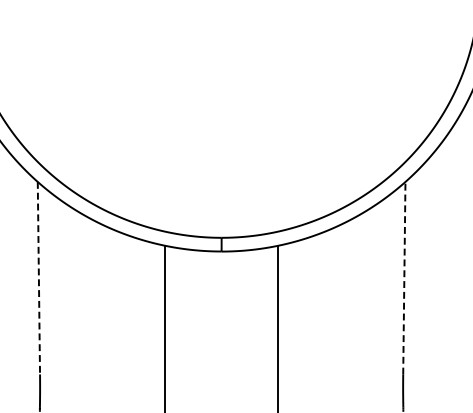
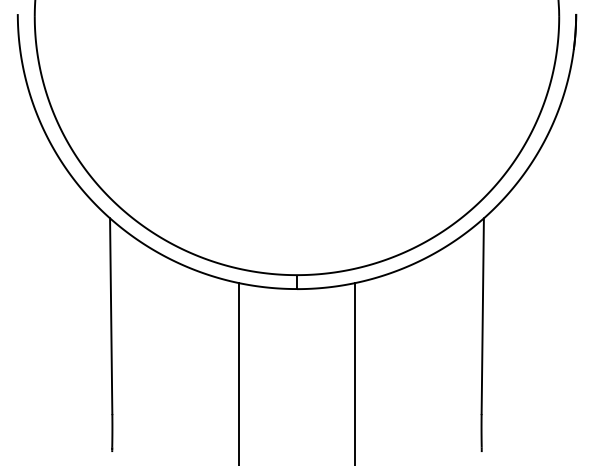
line: (39, 278) -> (111, 316), dashed -> solid
line: (404, 278) -> (482, 316), dashed -> solid

